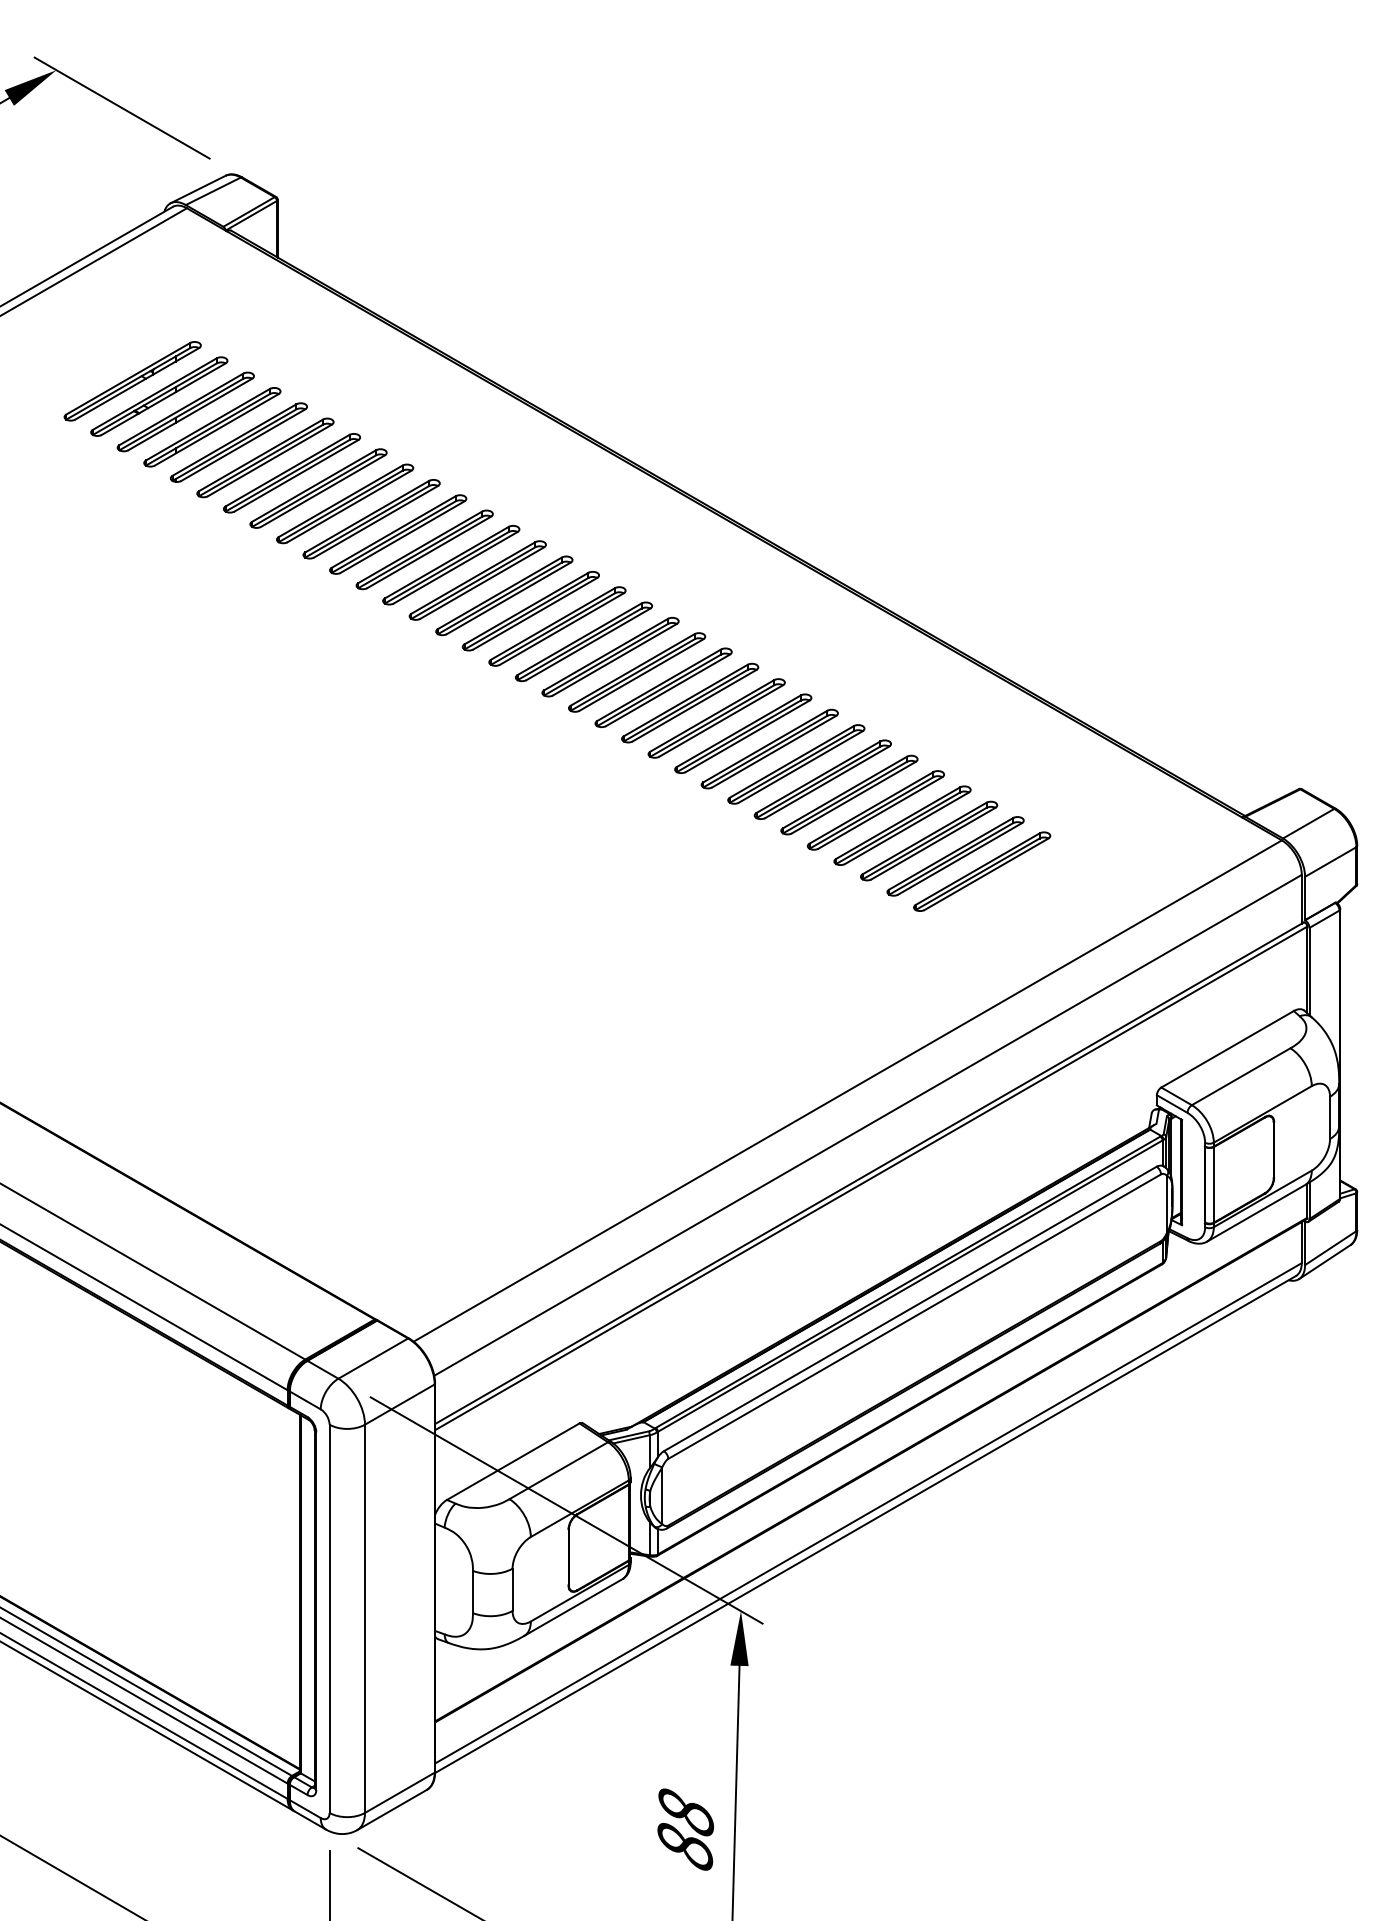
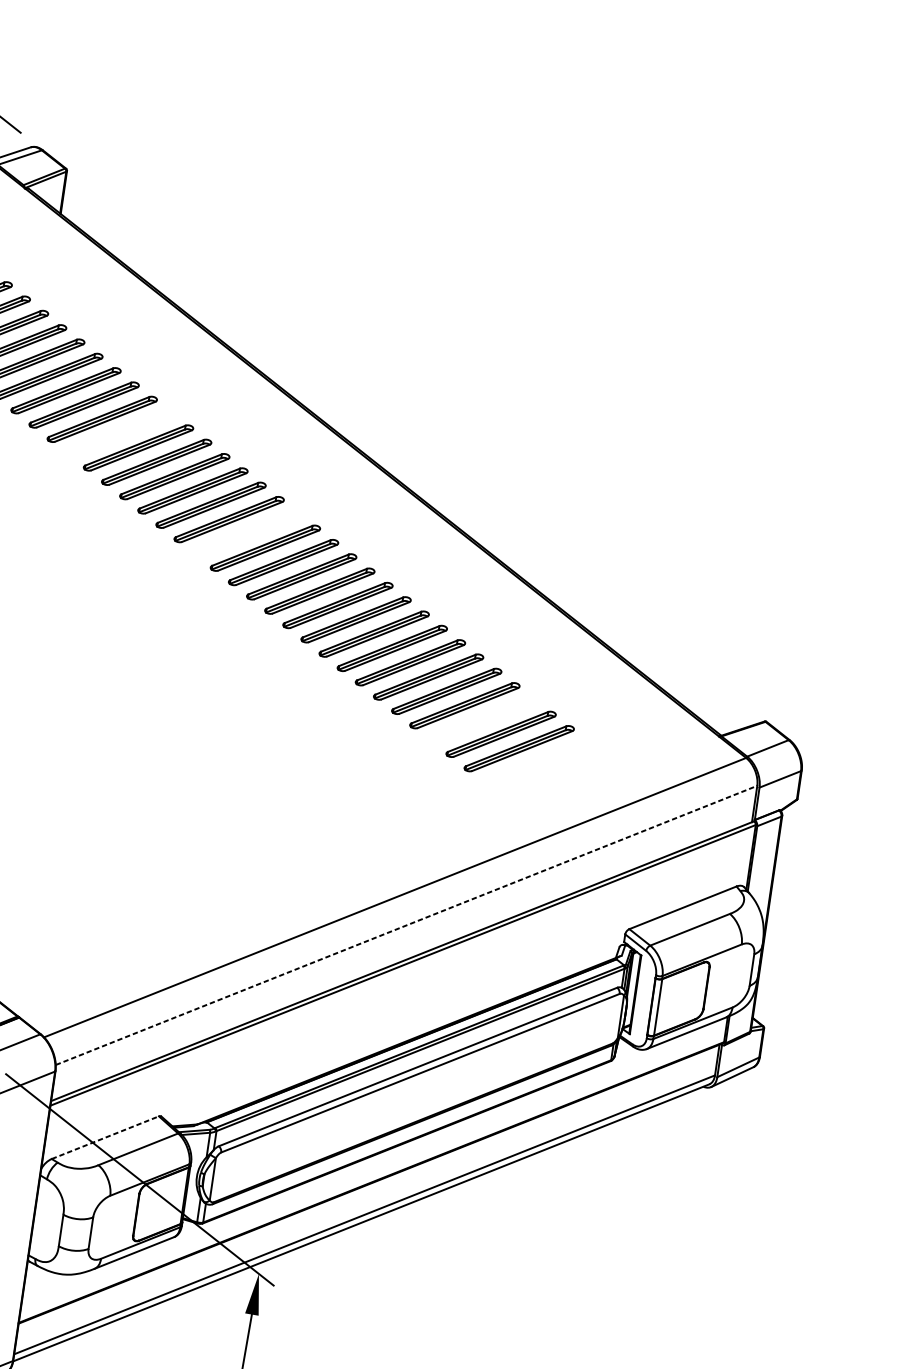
part: (398, 534) -> (120, 433), removed
part: (583, 641) -> (246, 533), removed
part: (929, 840) -> (483, 719), removed
line: (868, 1125) -> (406, 925), solid -> dashed
line: (513, 1461) -> (105, 1137), solid -> dashed

